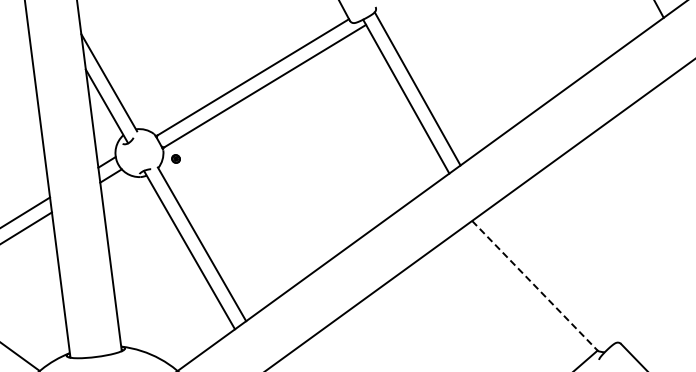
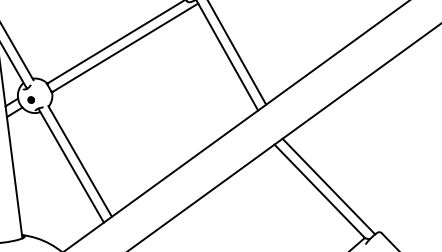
part: (175, 158) -> (30, 99), moved
line: (547, 278) -> (328, 186), added
line: (535, 286) -> (320, 191), dashed -> solid

